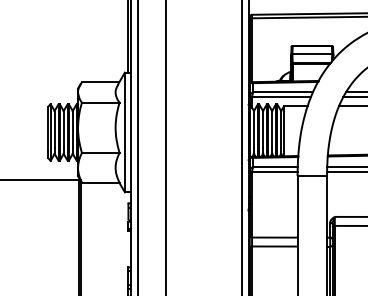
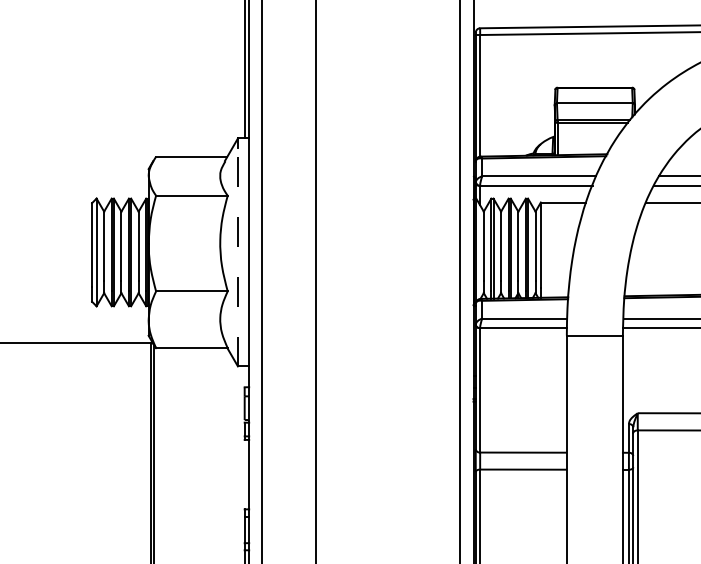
line: (124, 134) -> (237, 256), solid -> dashed

